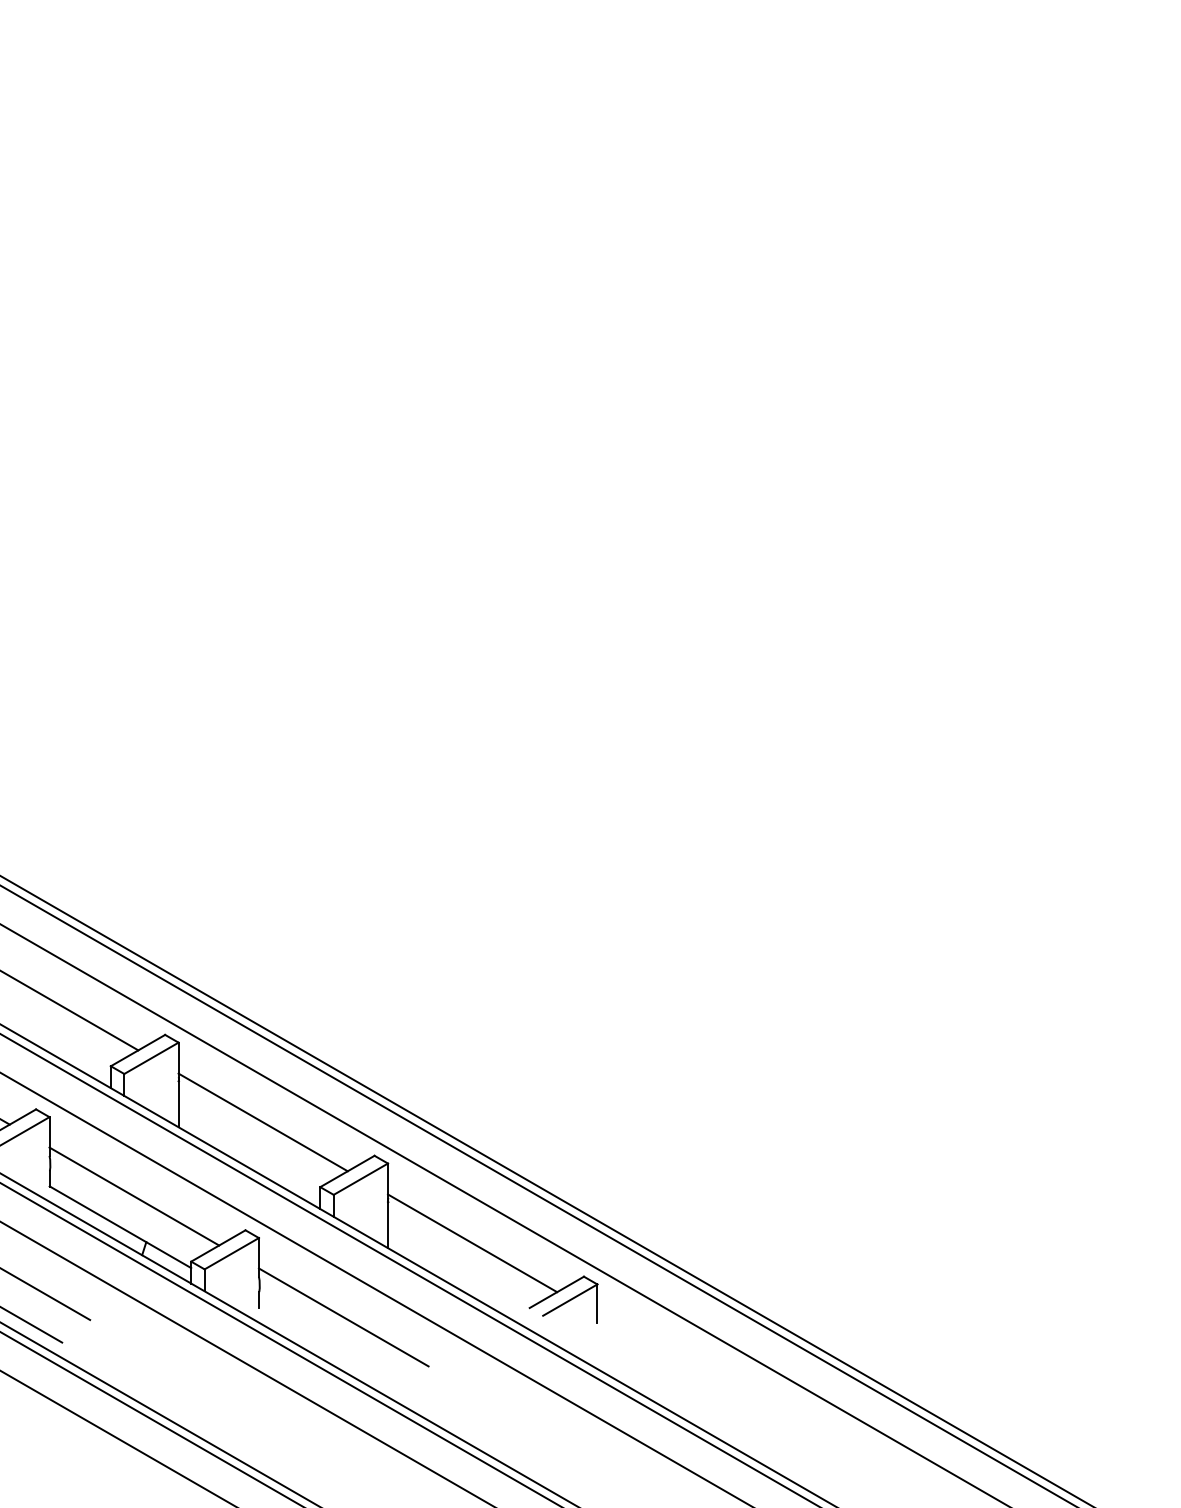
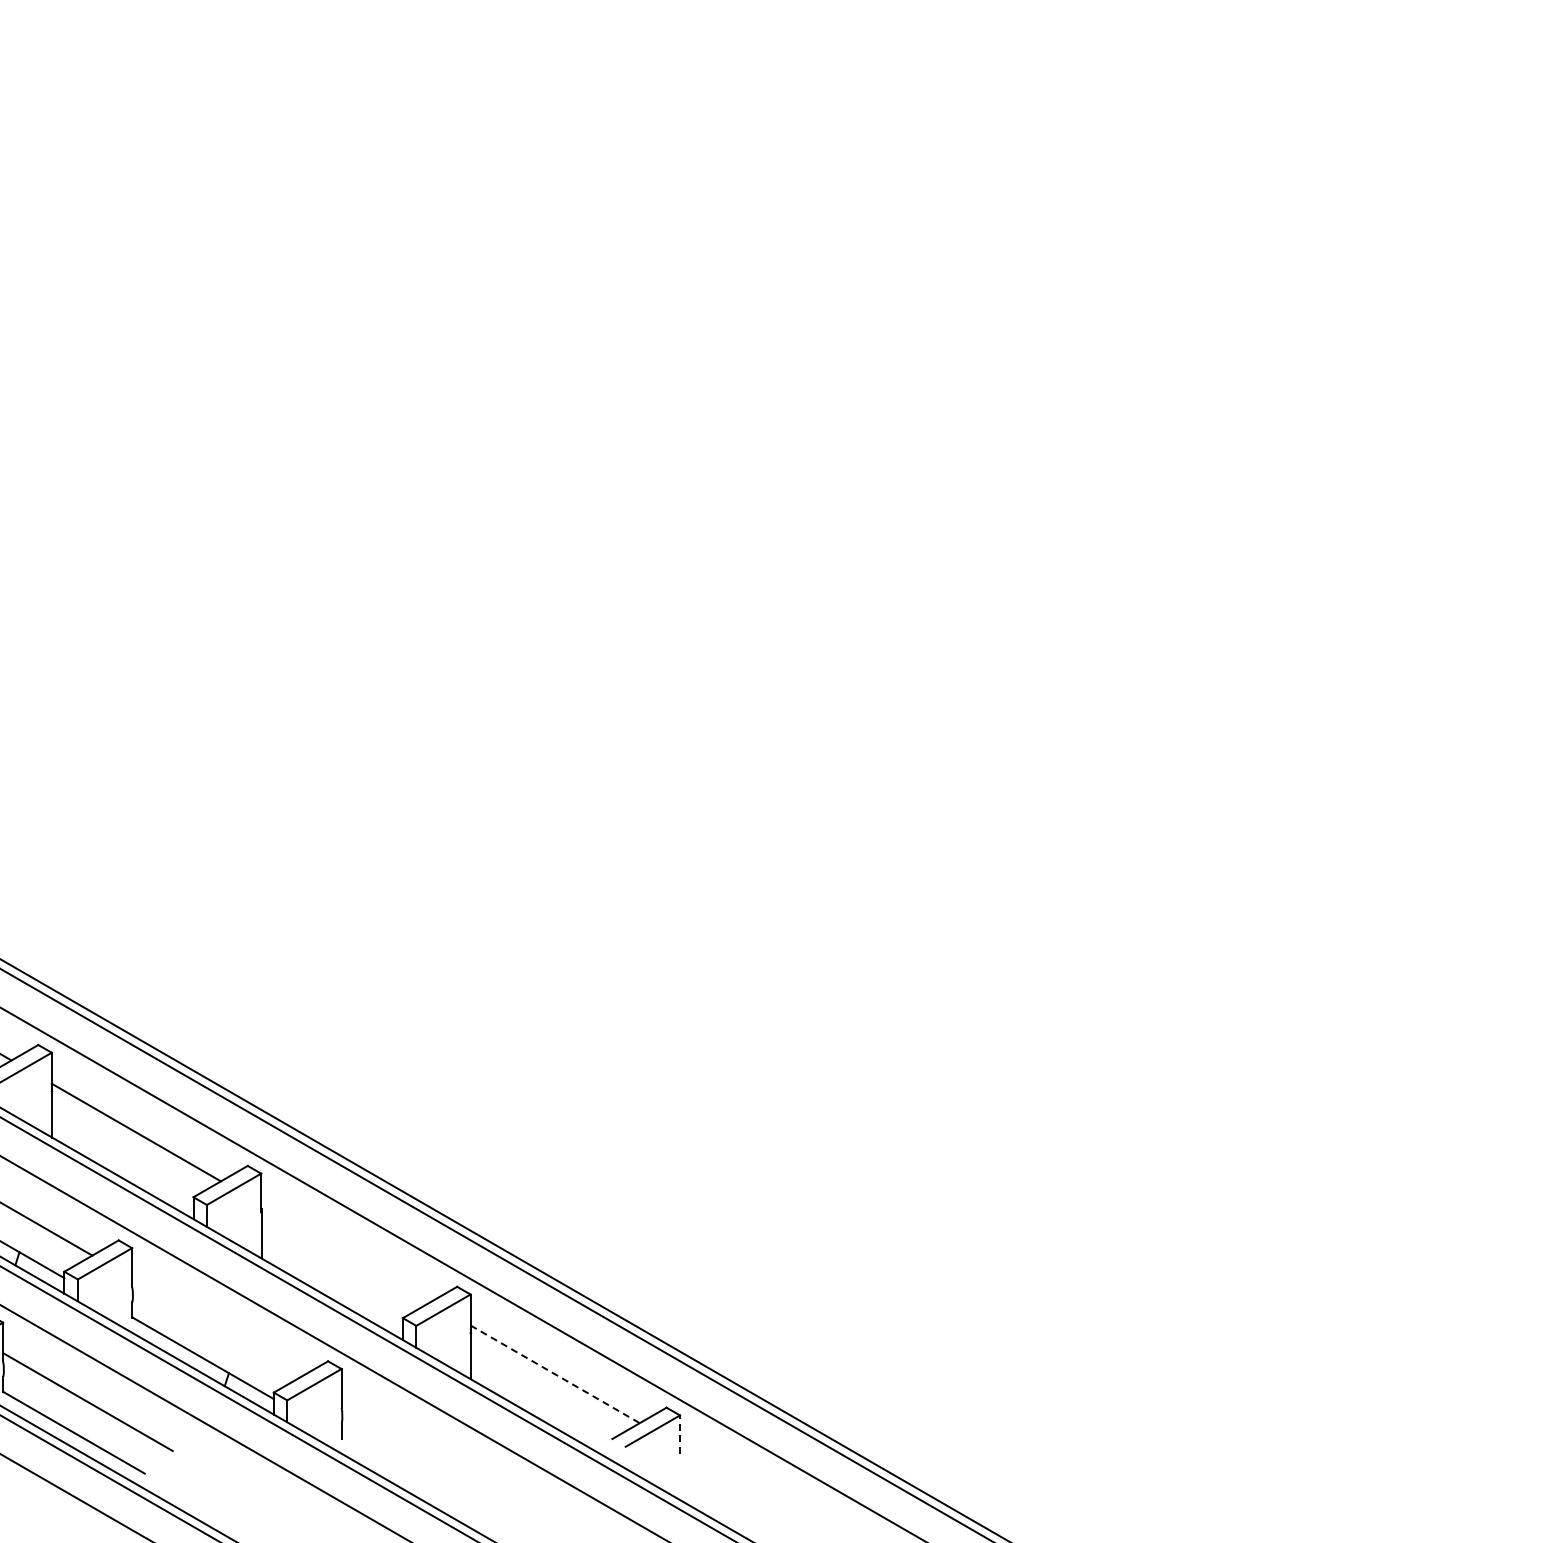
line: (262, 1122) -> (345, 1253), removed
line: (133, 1196) -> (216, 1327), removed
line: (472, 1243) -> (555, 1374), solid -> dashed
line: (597, 1303) -> (680, 1434), solid -> dashed
line: (343, 1317) -> (426, 1448), removed

